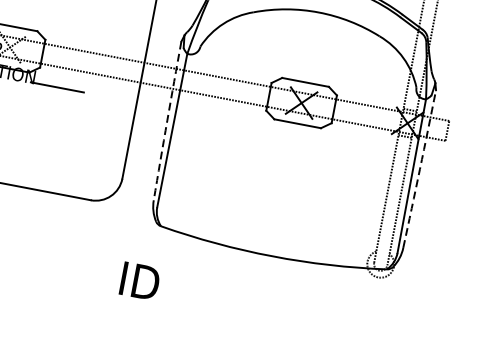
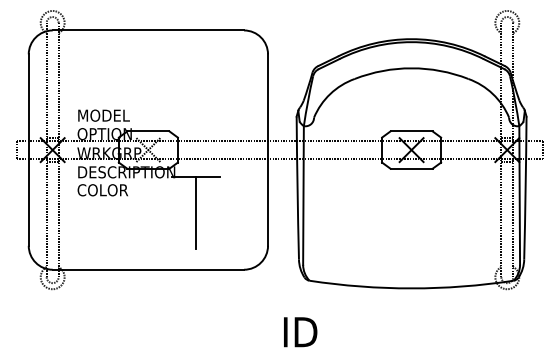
arc: (167, 120) -> (297, 187), dashed -> solid
line: (50, 126) -> (196, 212), added
arc: (419, 168) -> (525, 187), dashed -> solid

